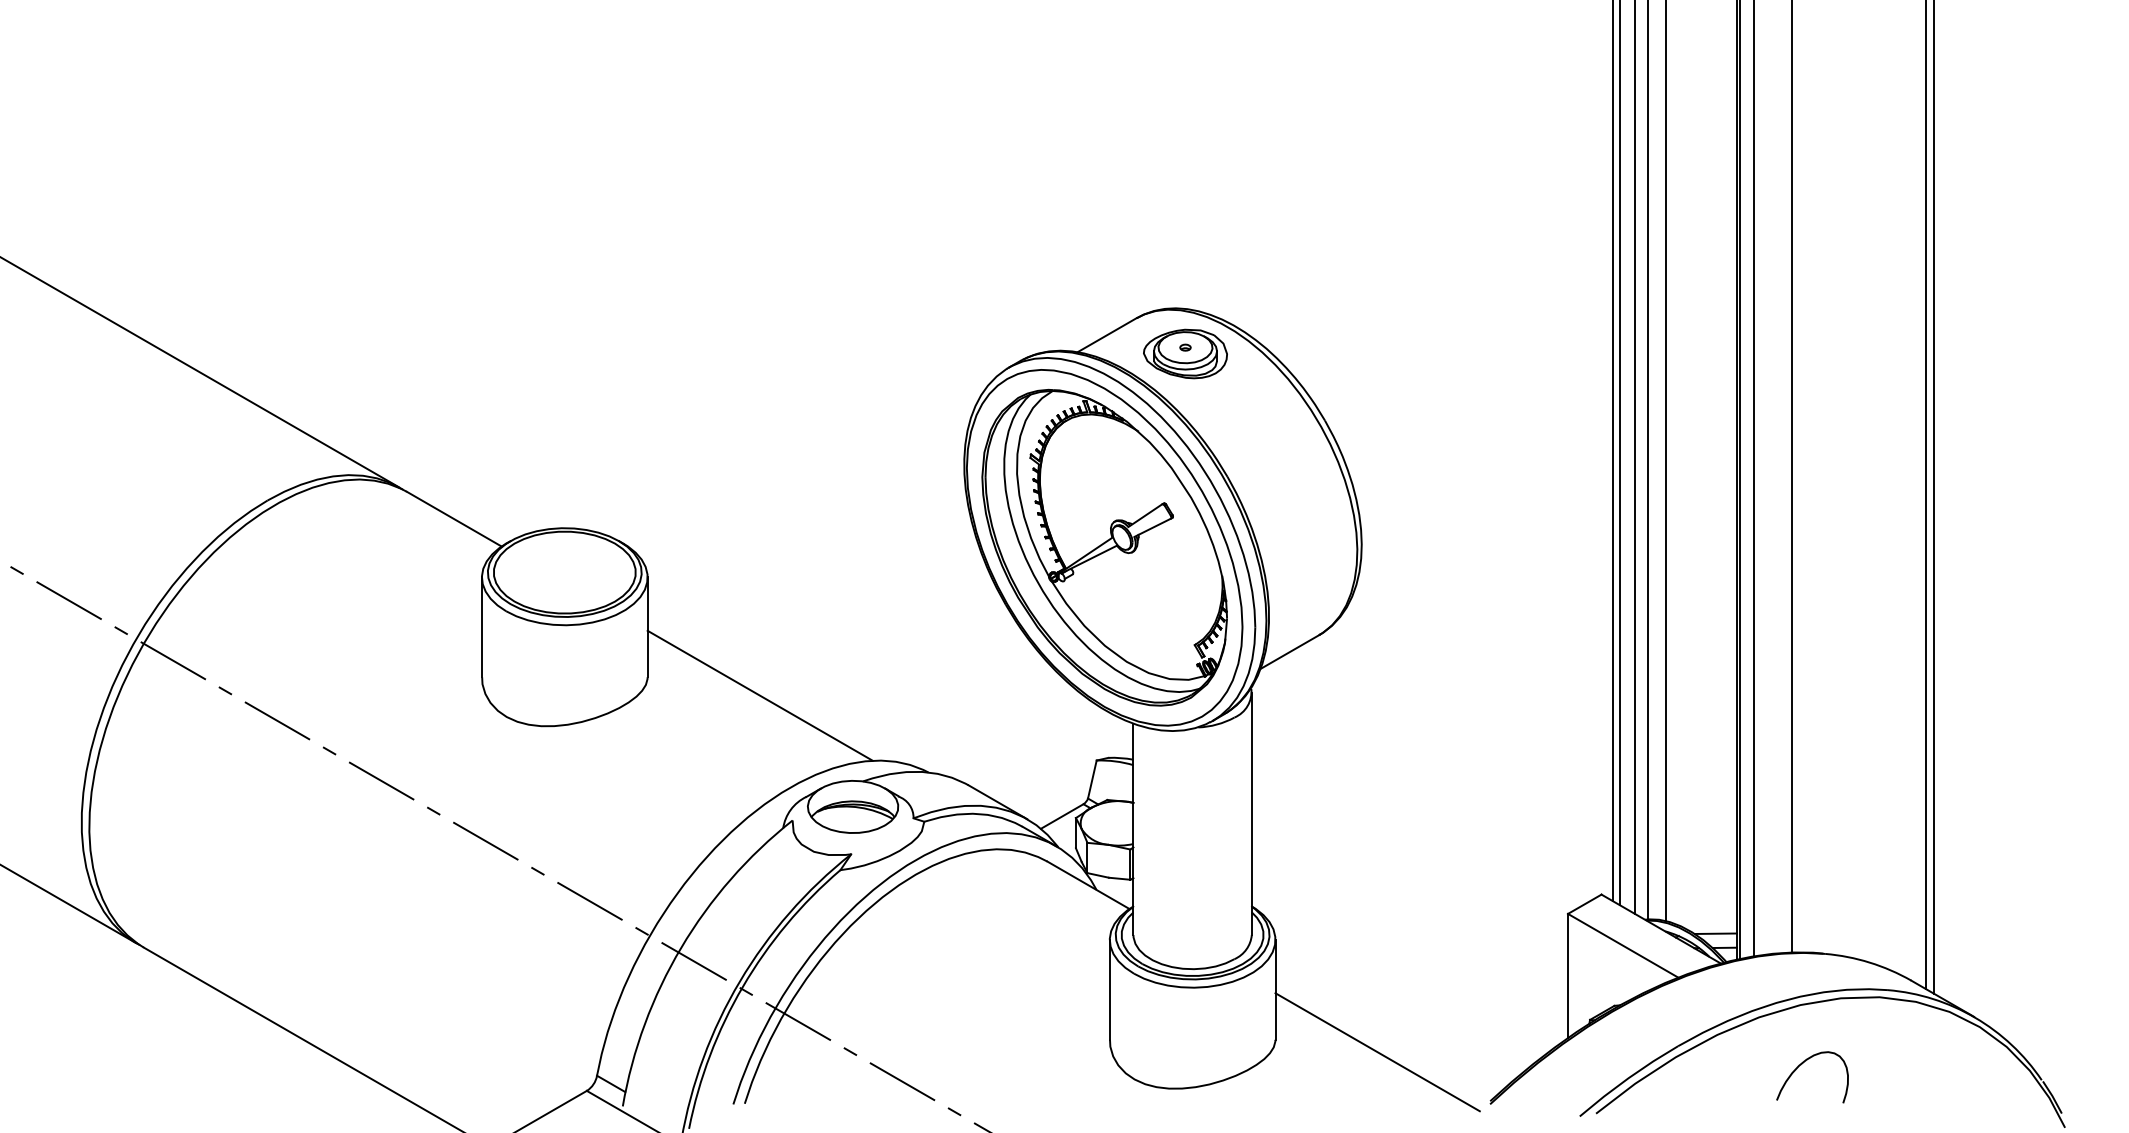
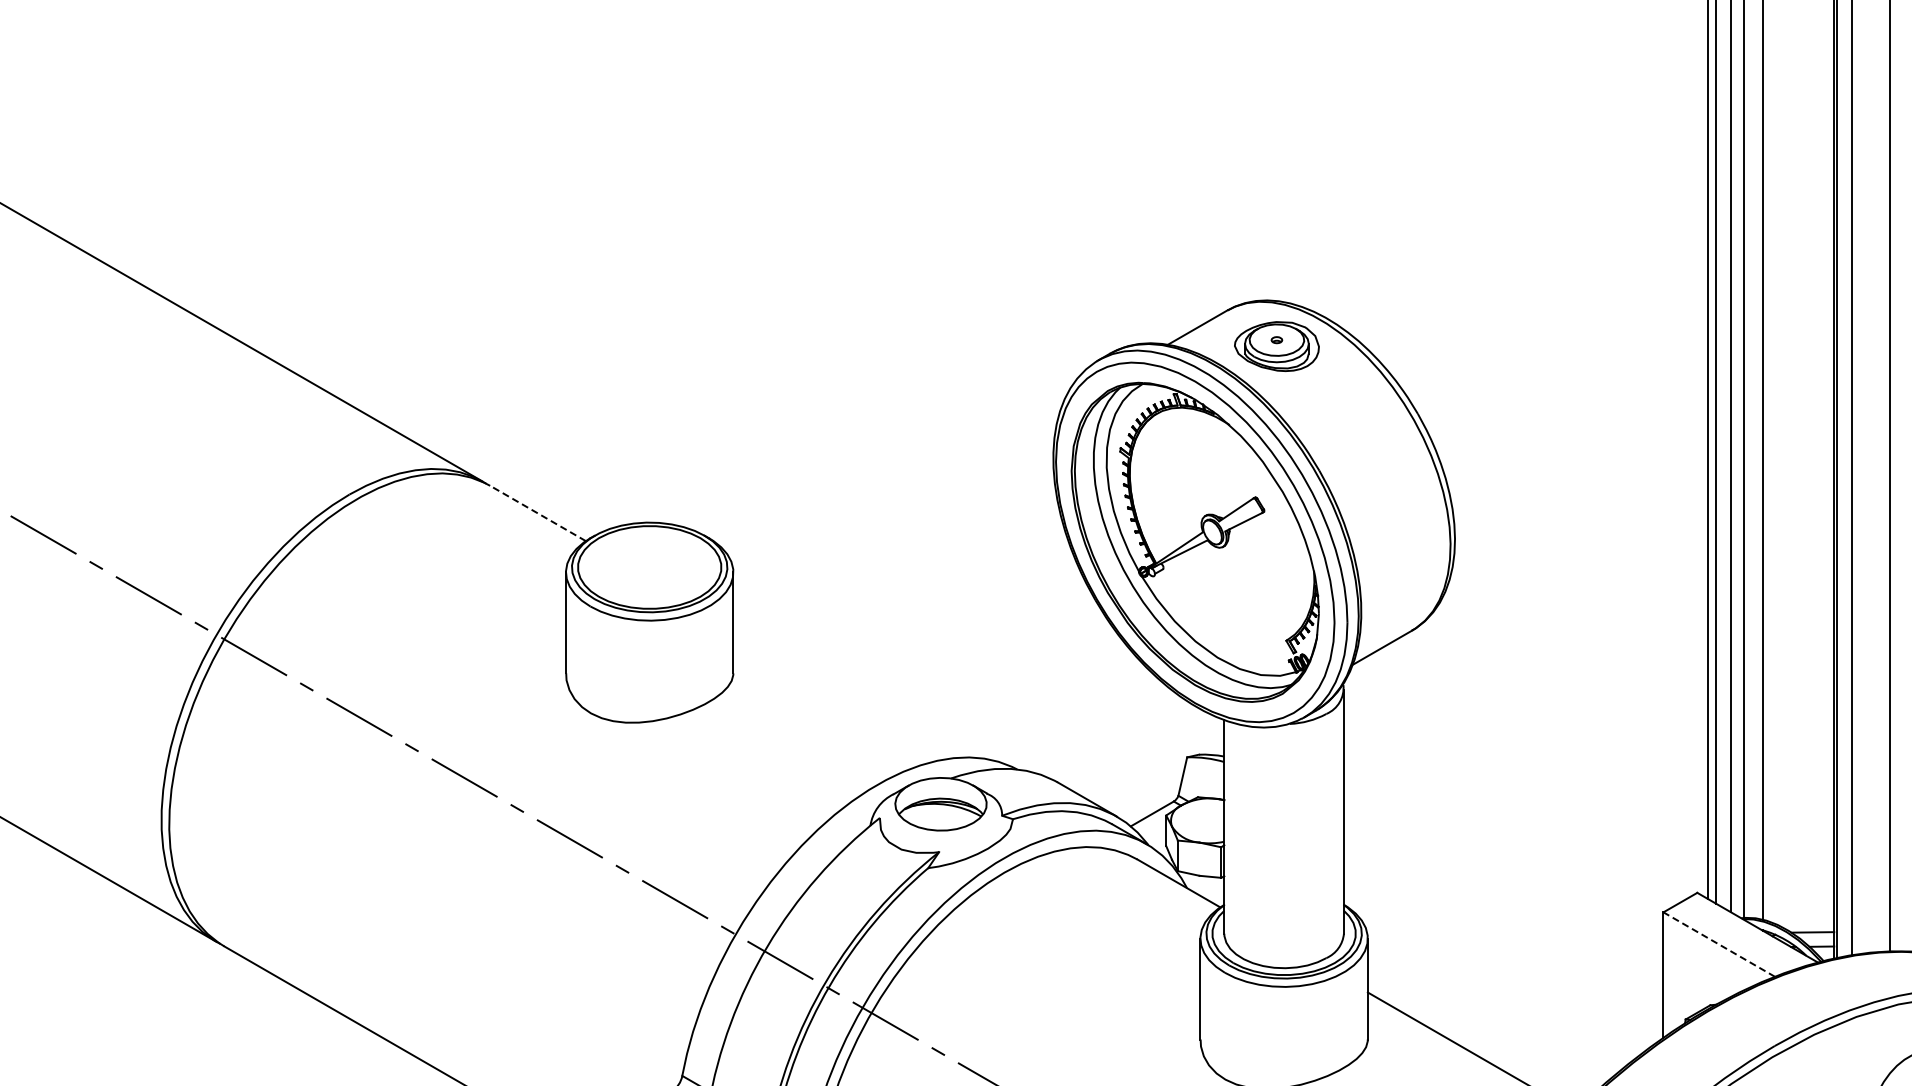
line: (454, 519) -> (538, 513), solid -> dashed
line: (759, 695) -> (846, 691), removed
line: (1623, 945) -> (1719, 944), solid -> dashed

